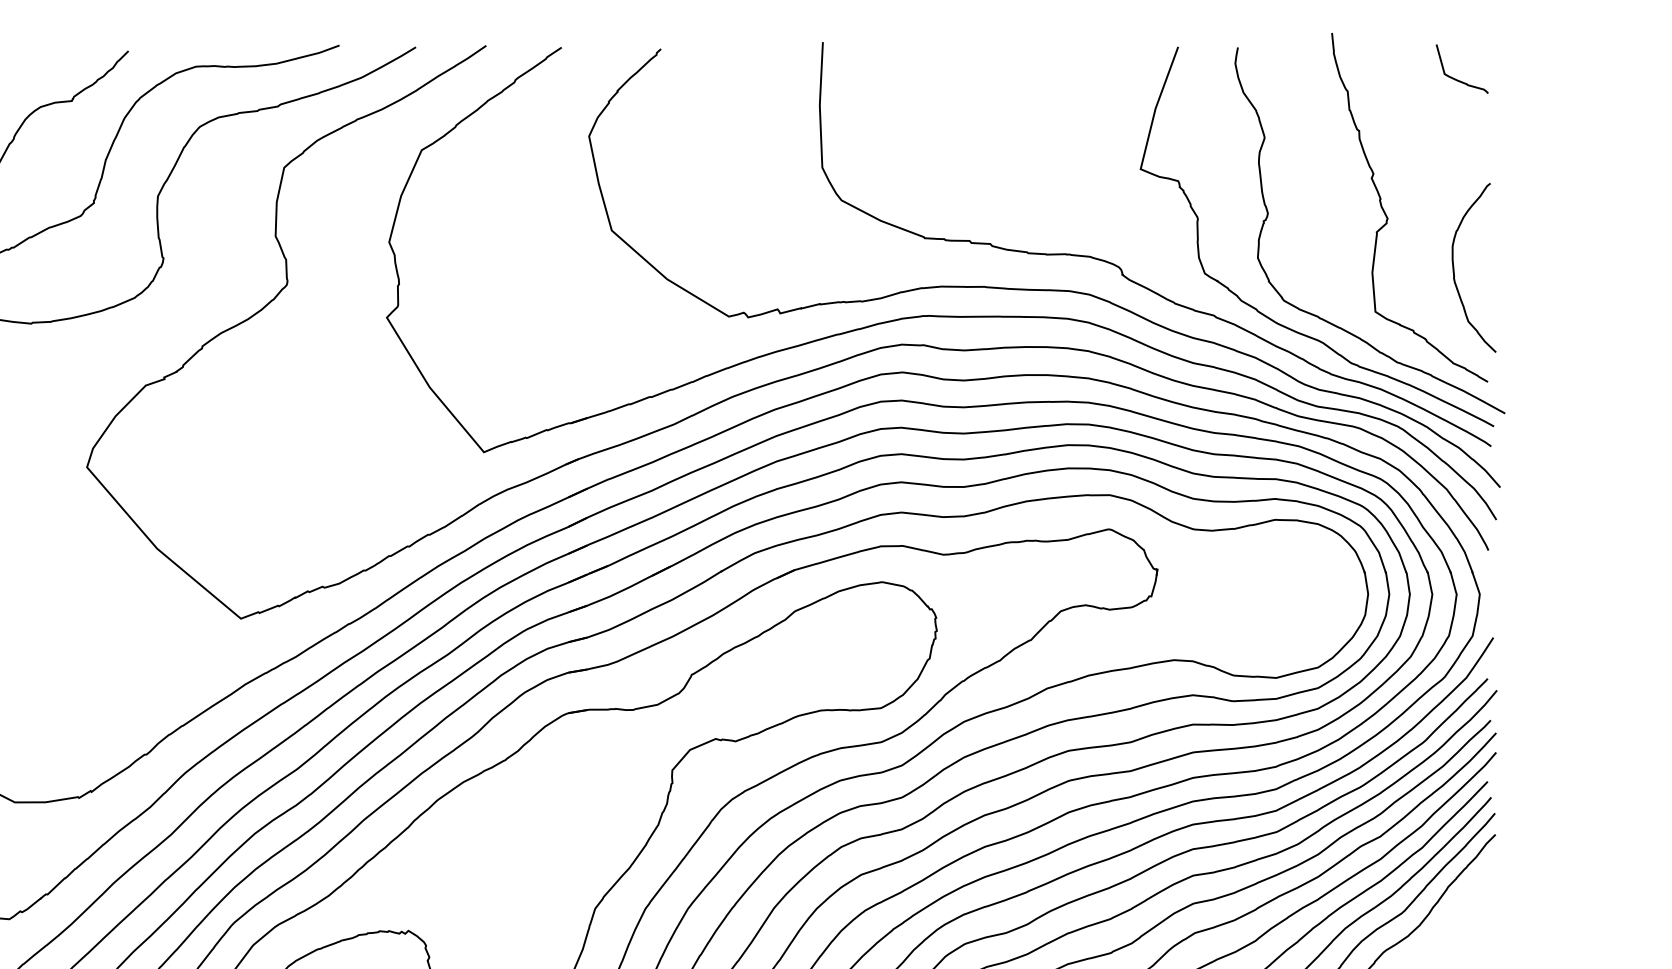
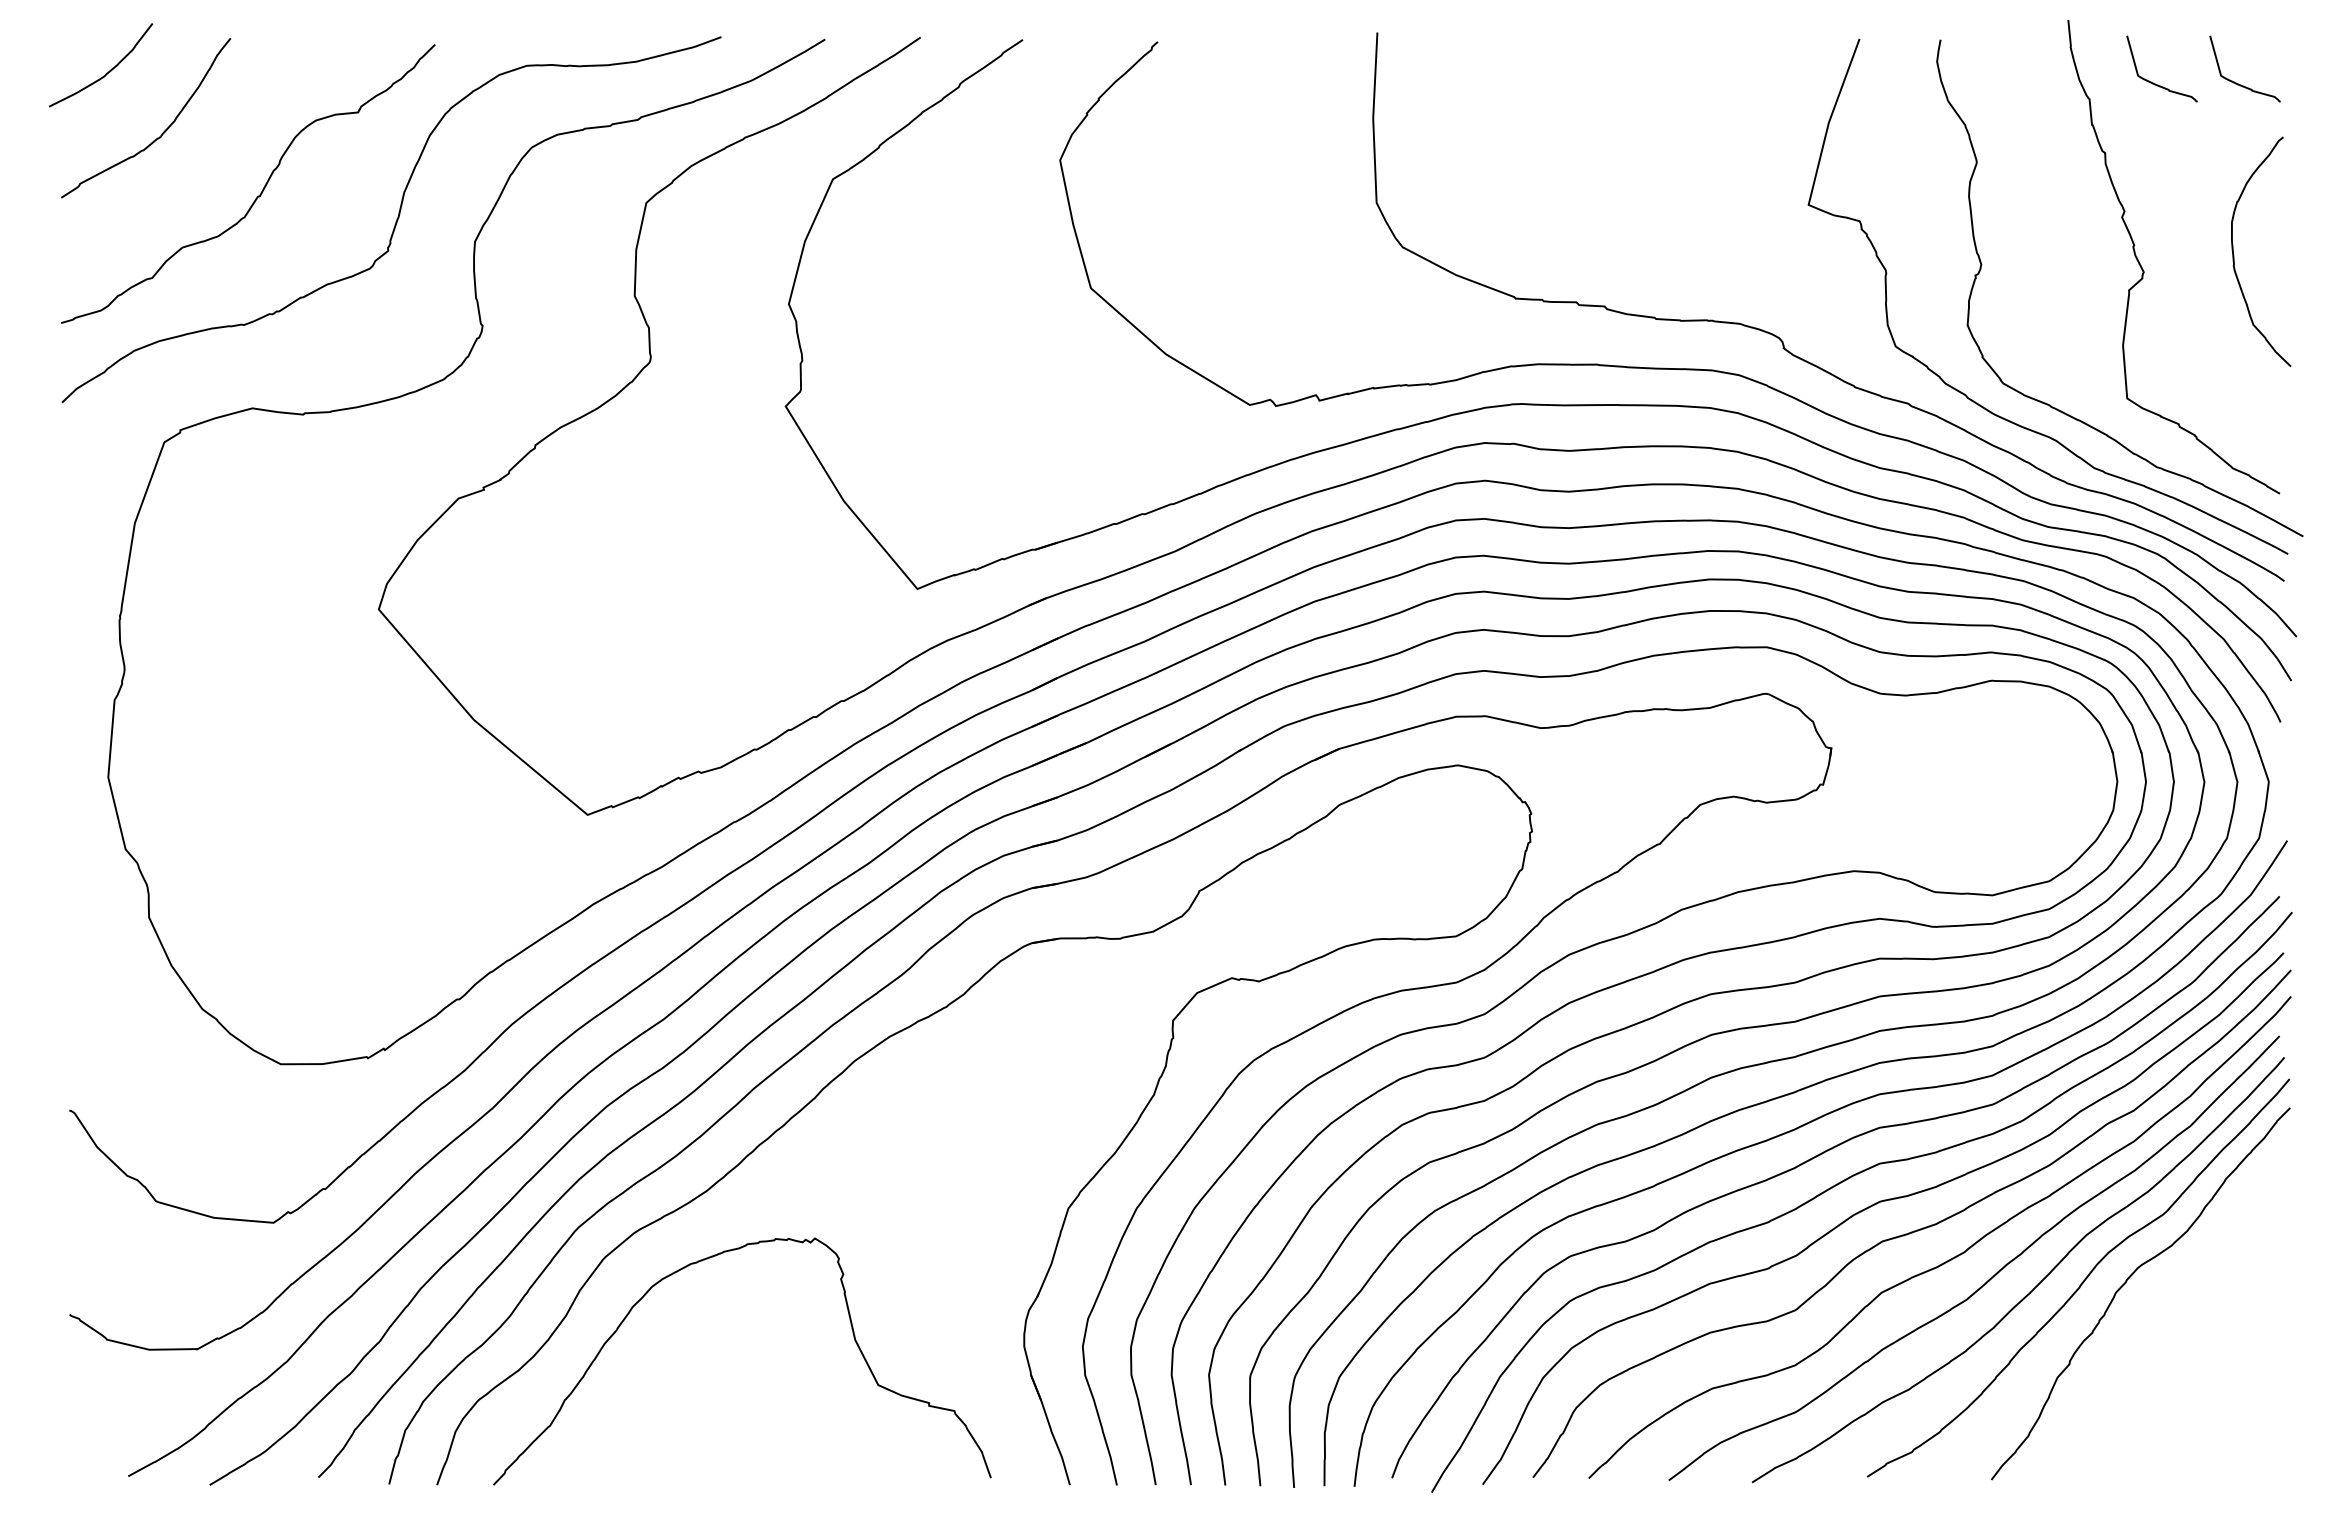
curve: (1394, 78) -> (2153, 82), added
curve: (1454, 269) -> (2234, 254), moved

